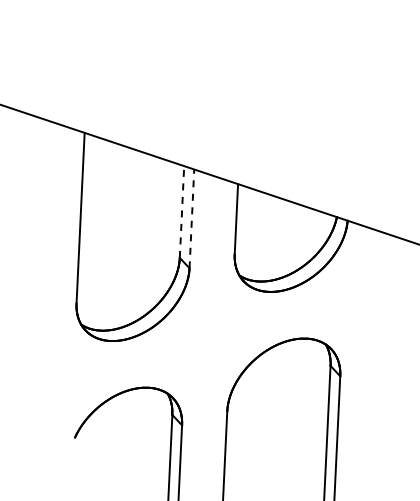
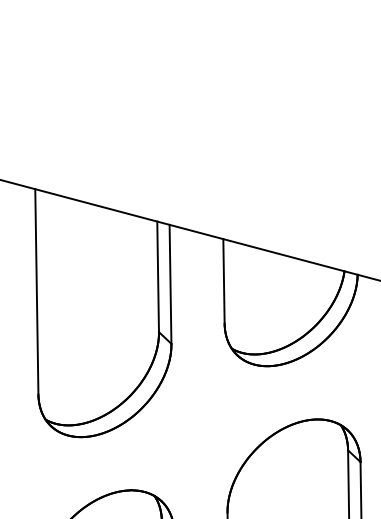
line: (182, 212) -> (158, 277), dashed -> solid
line: (191, 218) -> (170, 283), dashed -> solid

